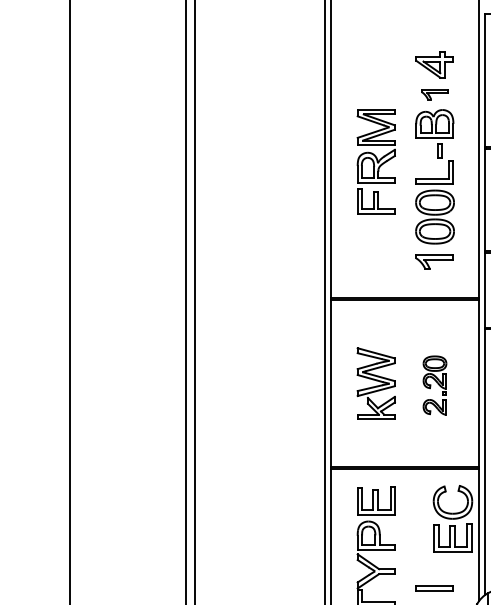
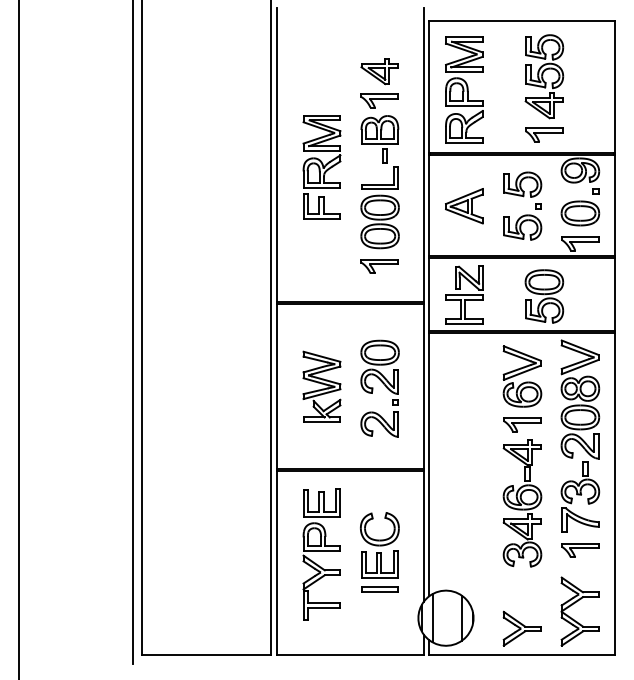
part: (434, 94) -> (379, 100), size x1.43
part: (434, 385) -> (379, 388), size x1.67
part: (452, 518) -> (379, 545), moved

